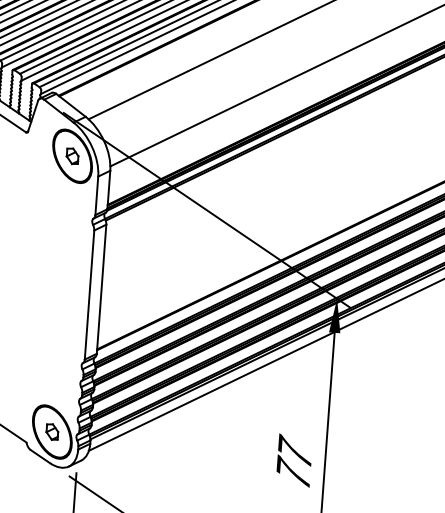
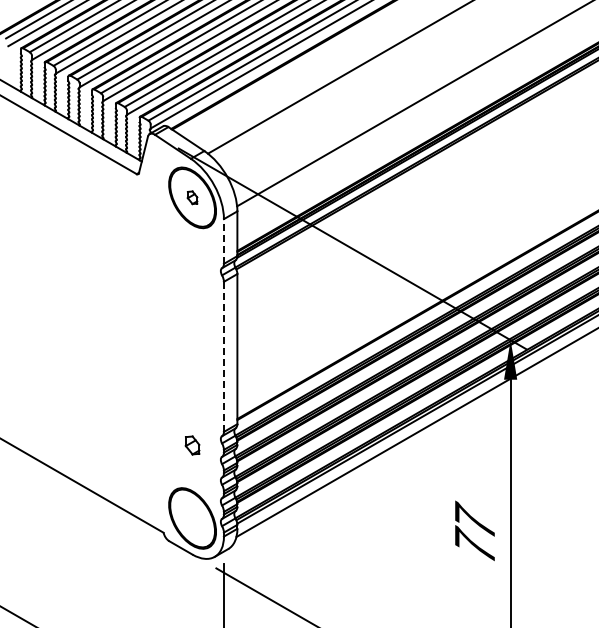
part: (72, 156) -> (192, 197), size x0.7
line: (96, 195) -> (223, 241), solid -> dashed
line: (89, 294) -> (223, 356), solid -> dashed
part: (52, 432) -> (192, 445), moved

